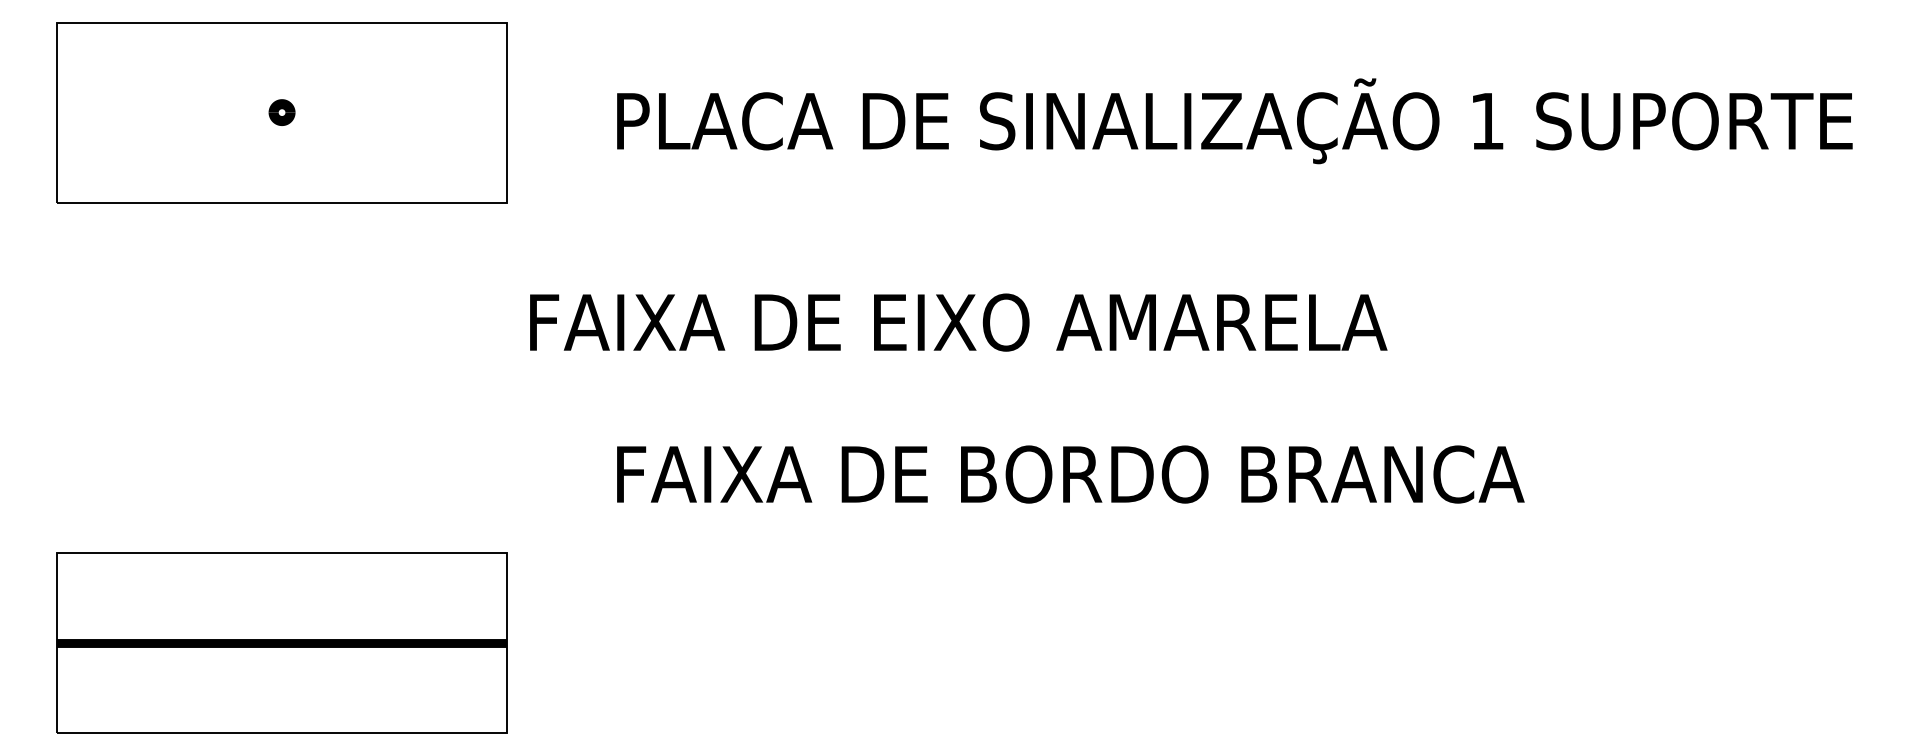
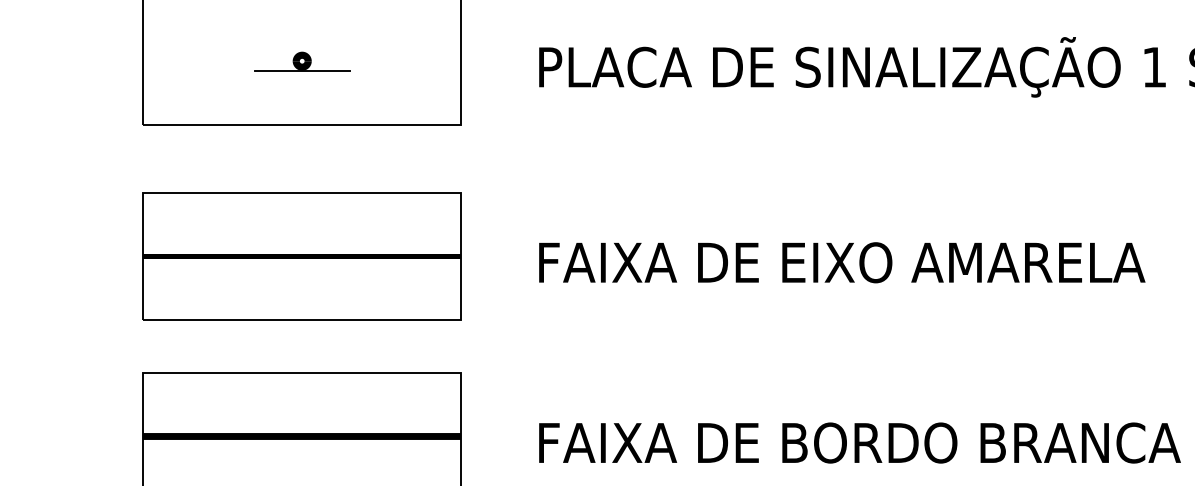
line: (281, 126) -> (301, 71), added
text: (958, 322) -> (842, 262), moved
part: (281, 388) -> (301, 256), added
text: (1070, 474) -> (859, 443), moved

